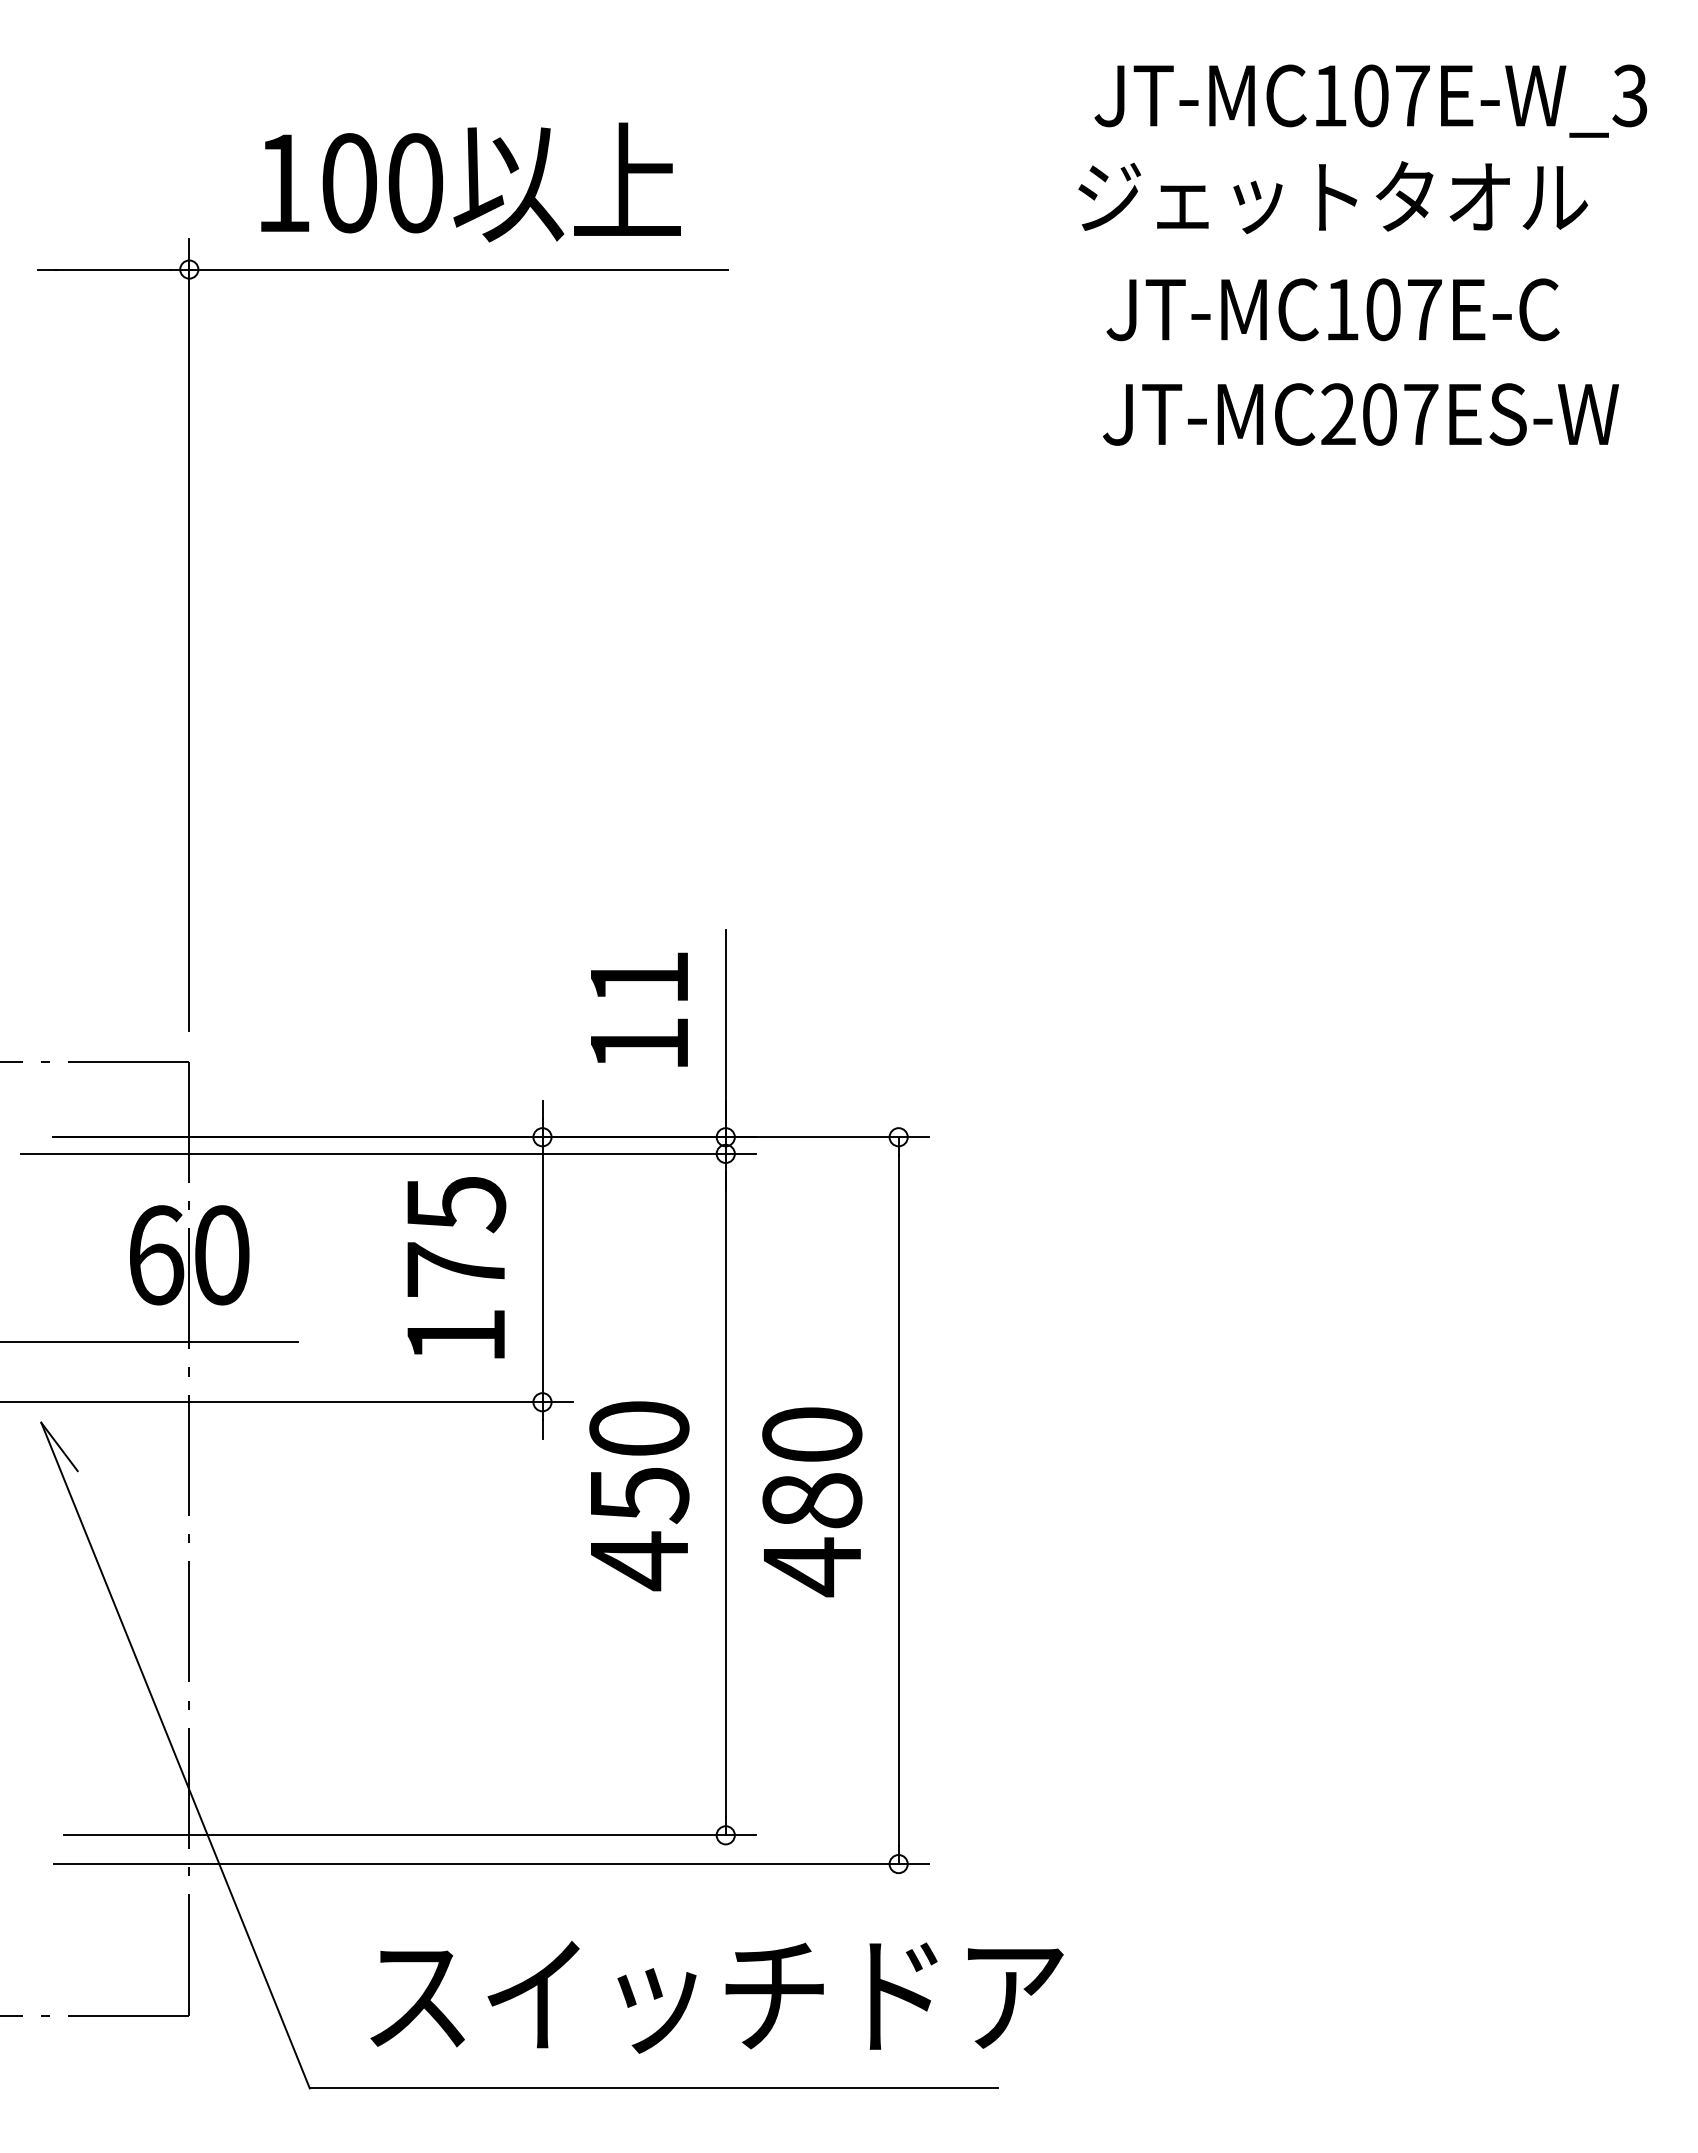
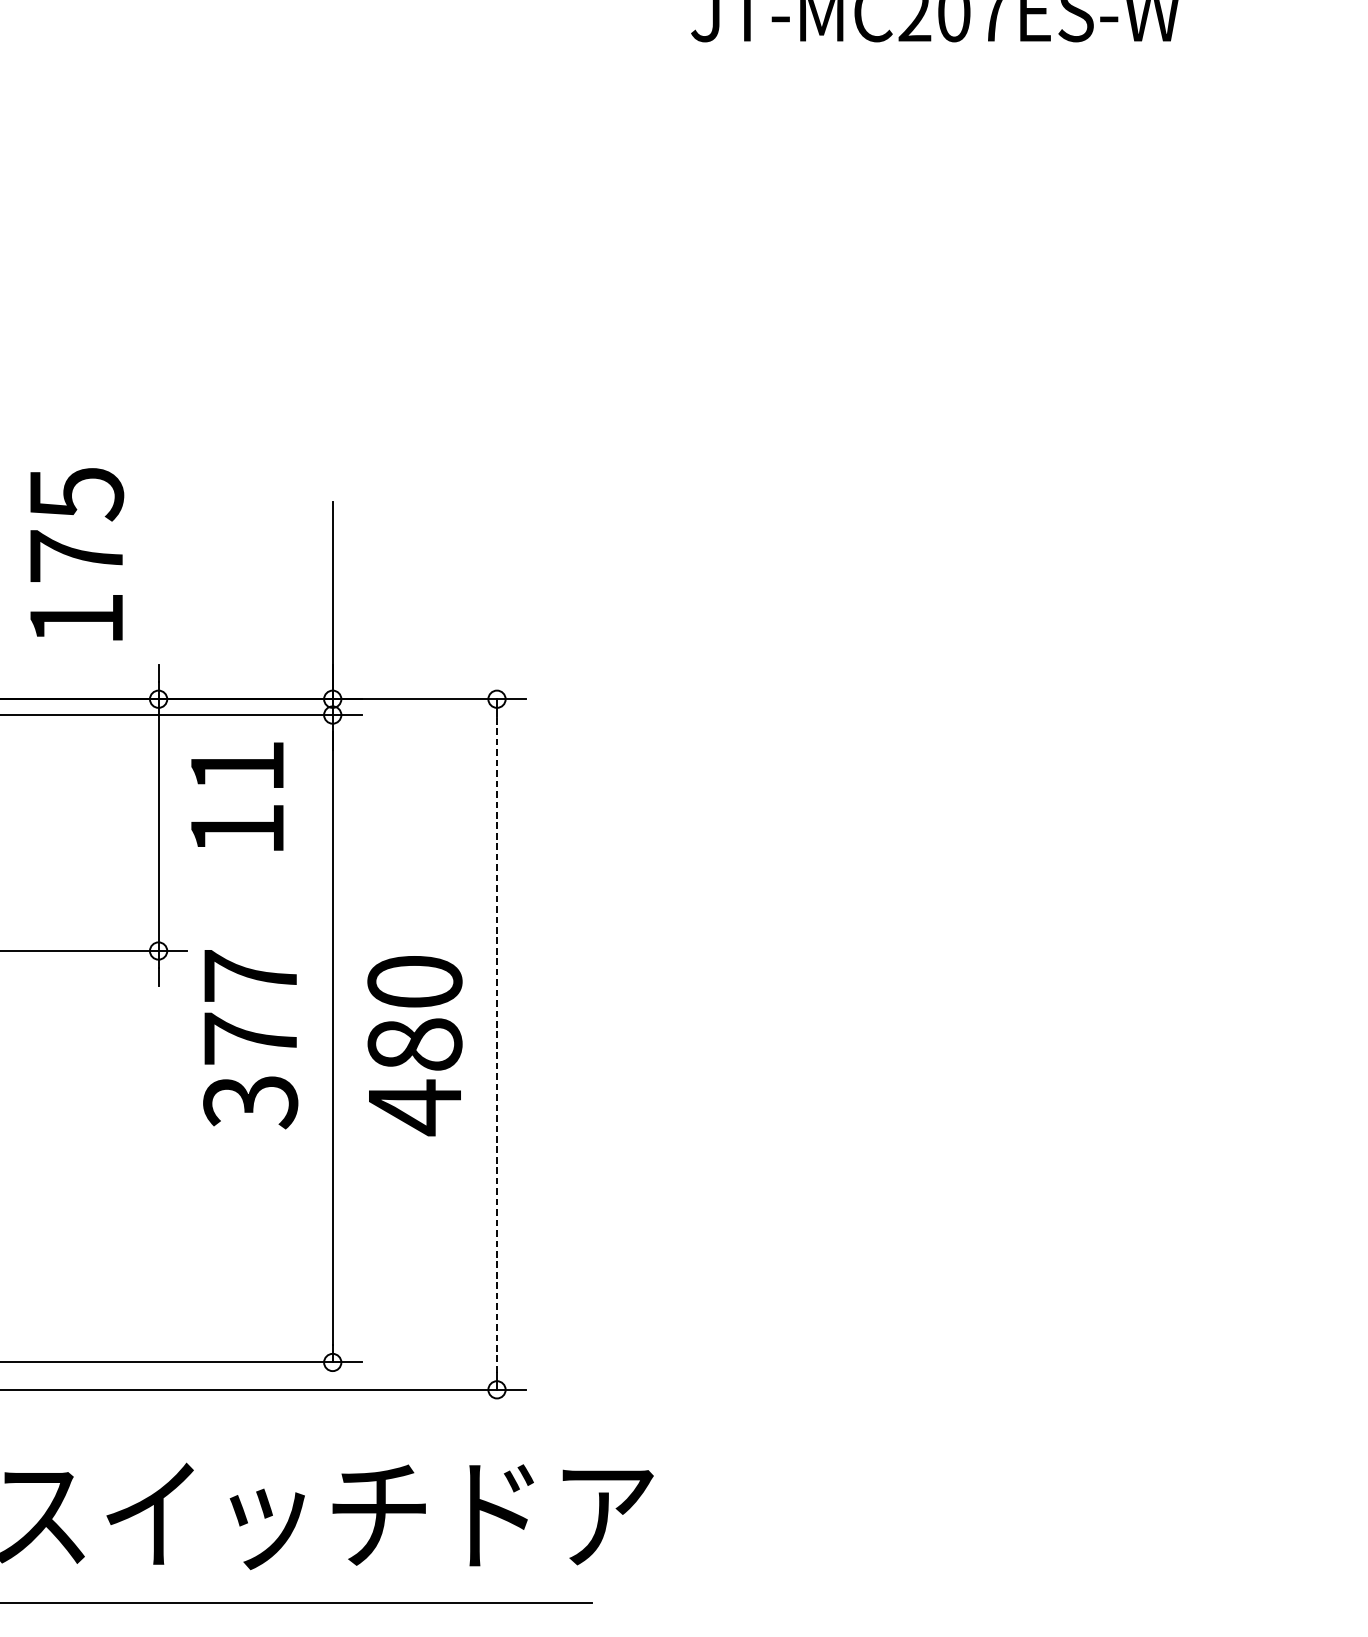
text: (639, 1009) -> (237, 796), moved
text: (456, 1267) -> (76, 554), moved
text: (639, 1496) -> (250, 1040), 450 -> 377
line: (898, 1500) -> (496, 1044), solid -> dashed

